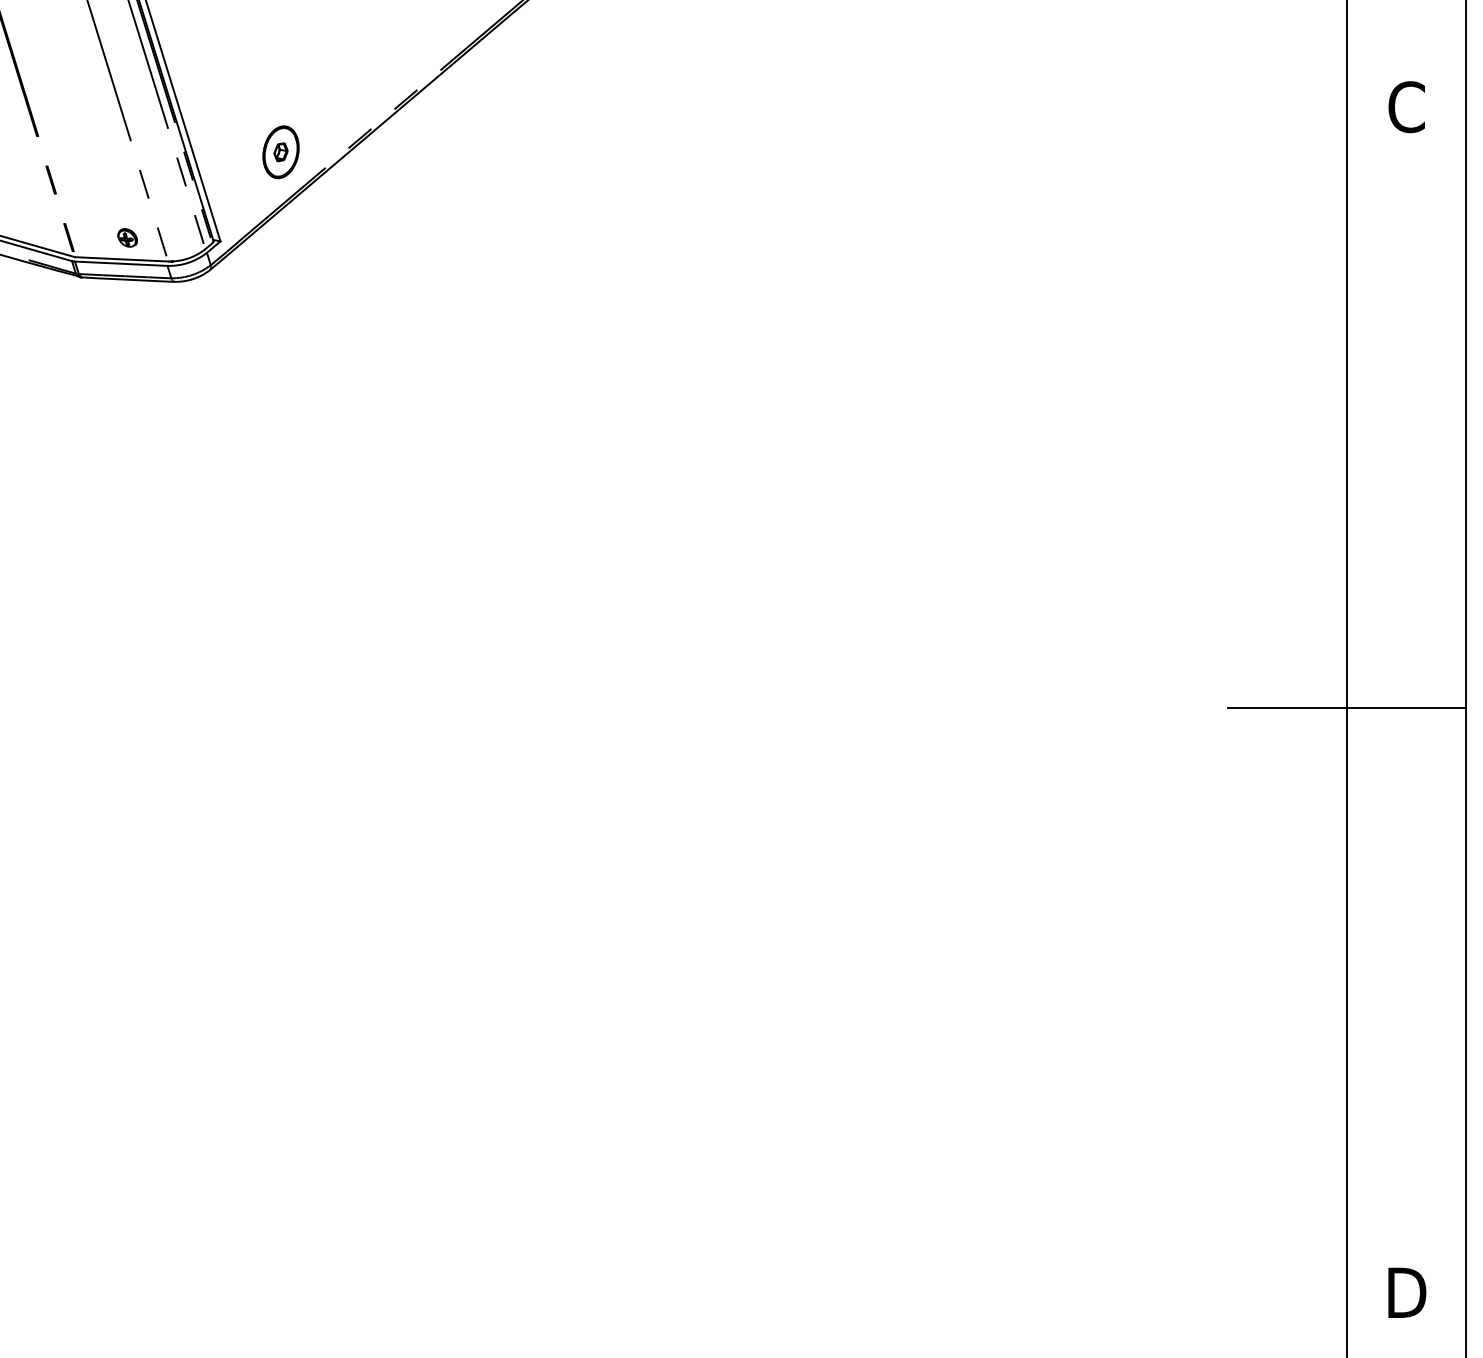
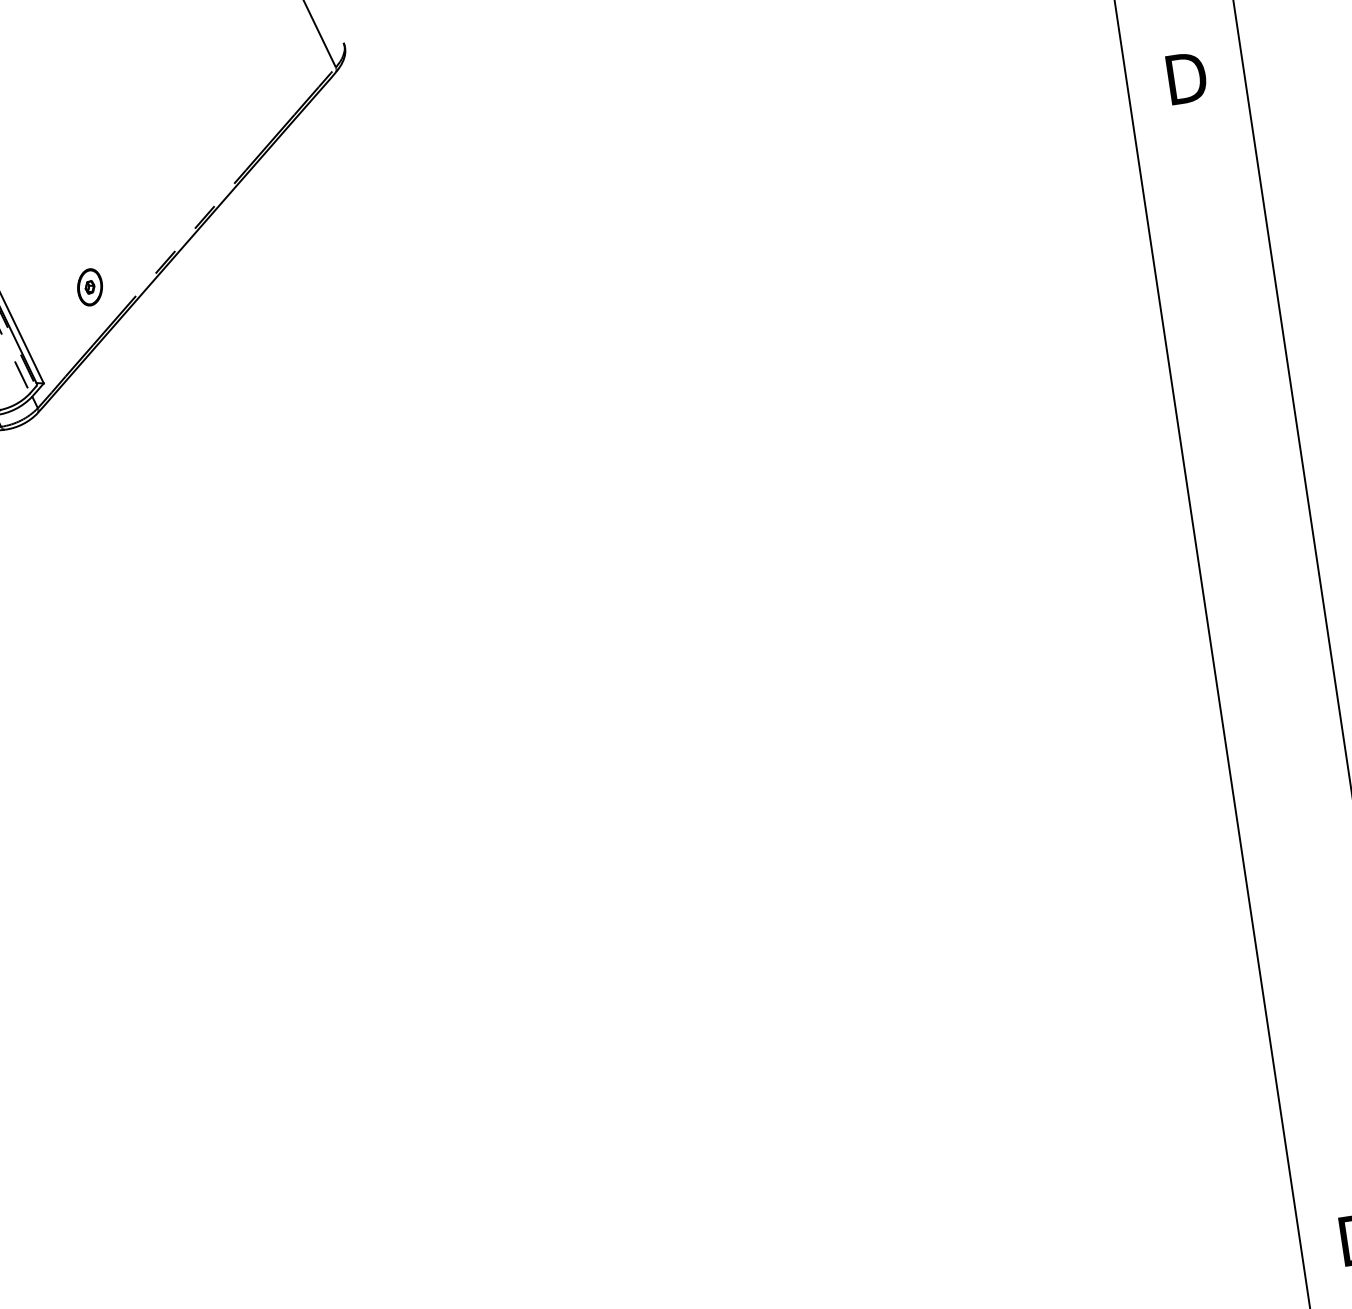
text: (1407, 107) -> (1186, 78), C -> D
part: (280, 152) -> (89, 287), size x0.7
line: (1346, 707) -> (1214, 675), removed

